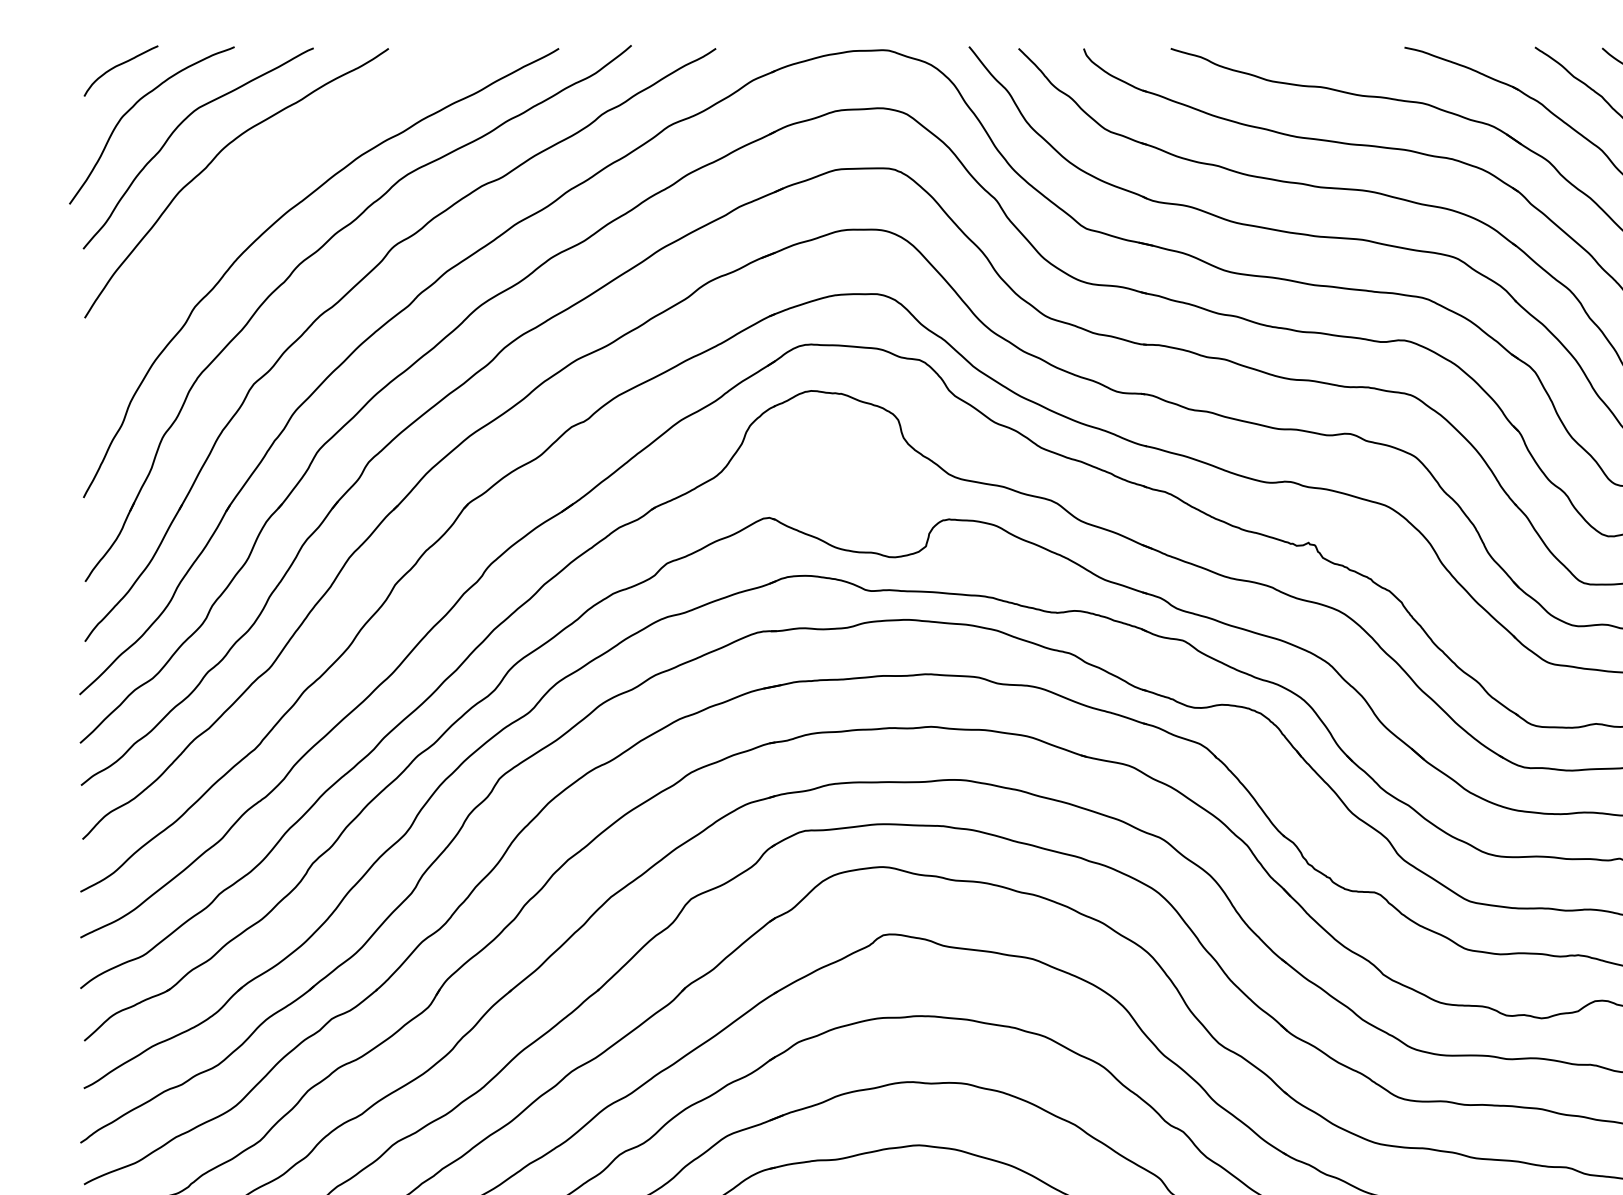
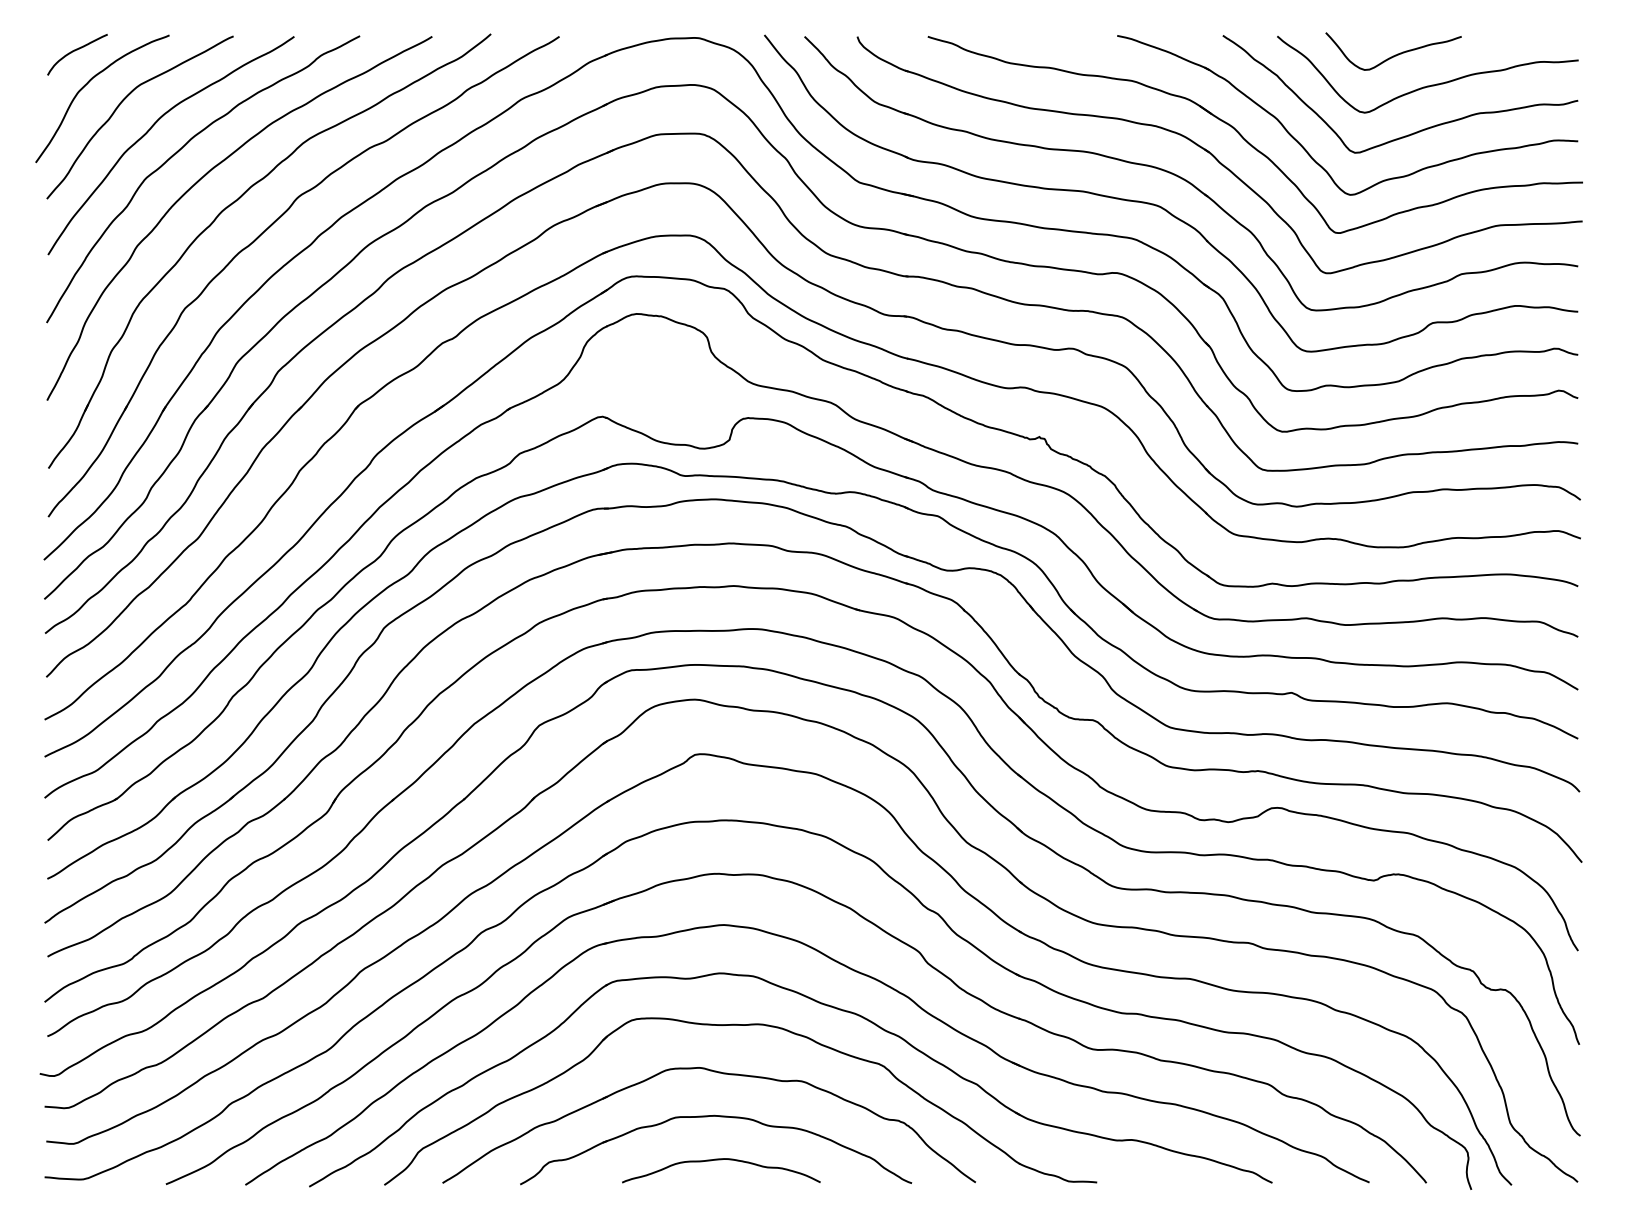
curve: (244, 192) -> (177, 153), added

